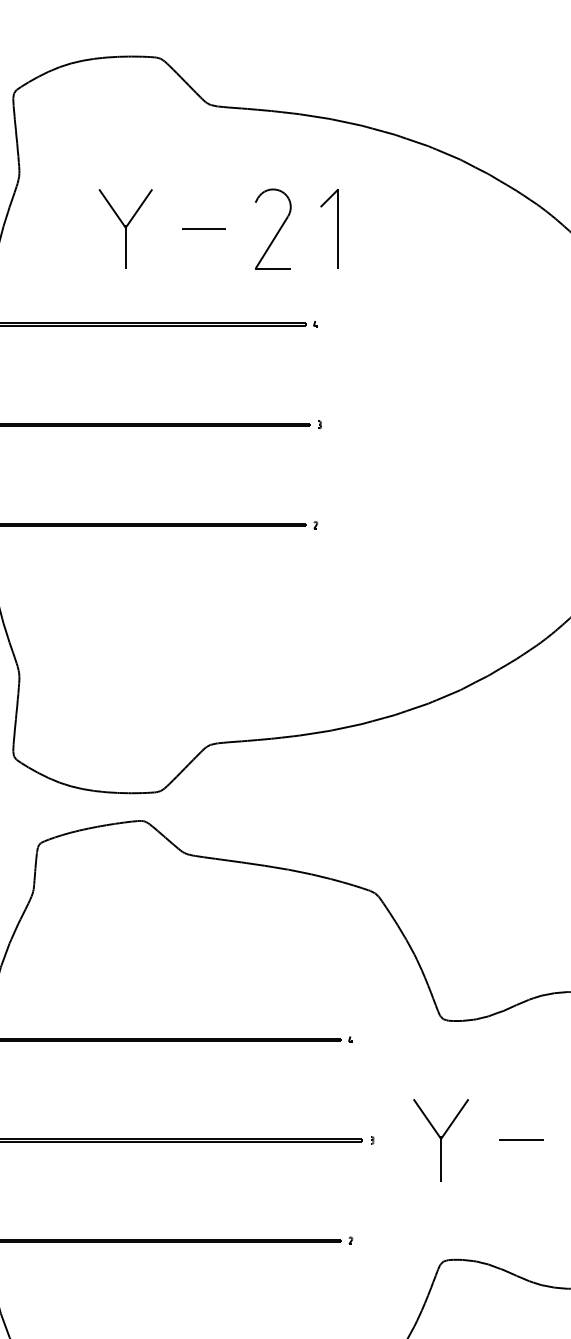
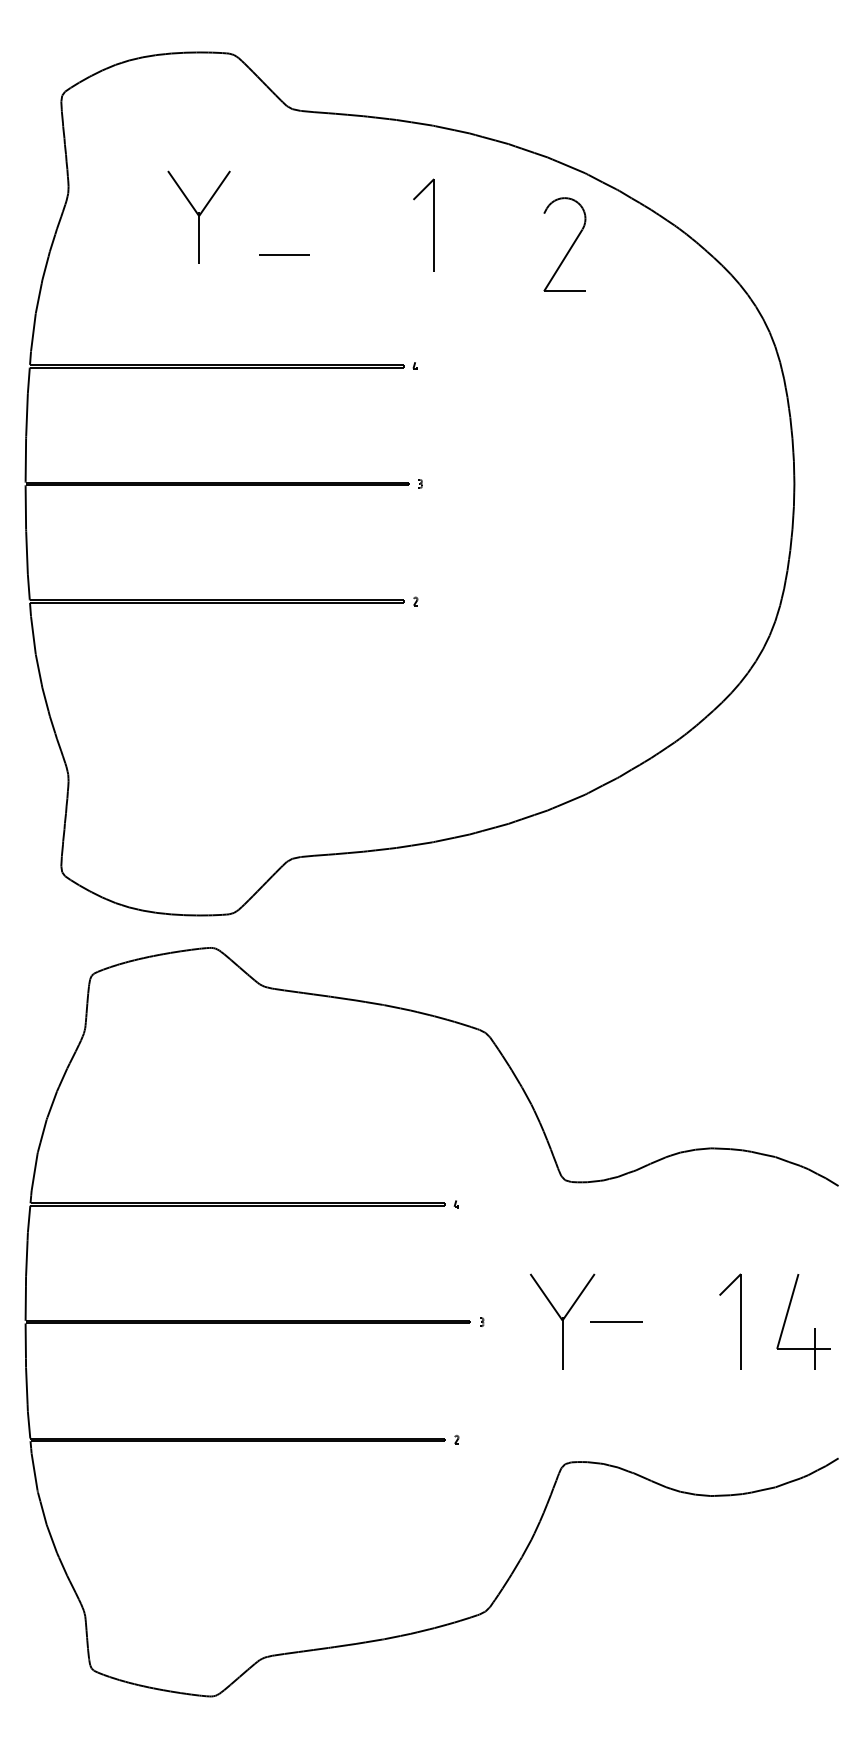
part: (125, 228) -> (198, 216), moved
part: (337, 228) -> (433, 224), moved
part: (278, 230) -> (570, 246), moved
line: (522, 1139) -> (616, 1321), moved

